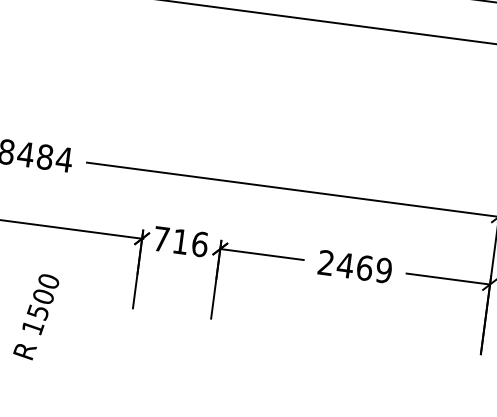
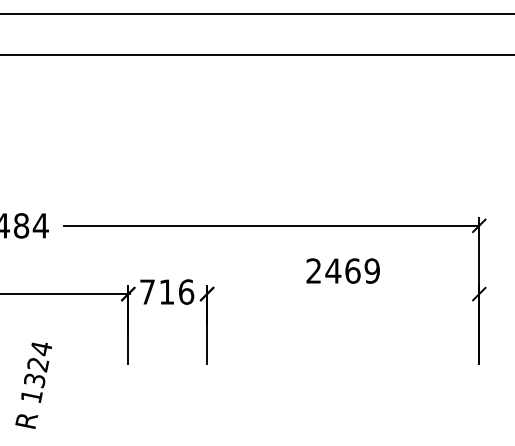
line: (262, 254) -> (249, 294), removed
text: (354, 266) -> (342, 270), moved
line: (448, 279) -> (437, 294), removed
text: (42, 296) -> (37, 364), 1500 -> 1324

